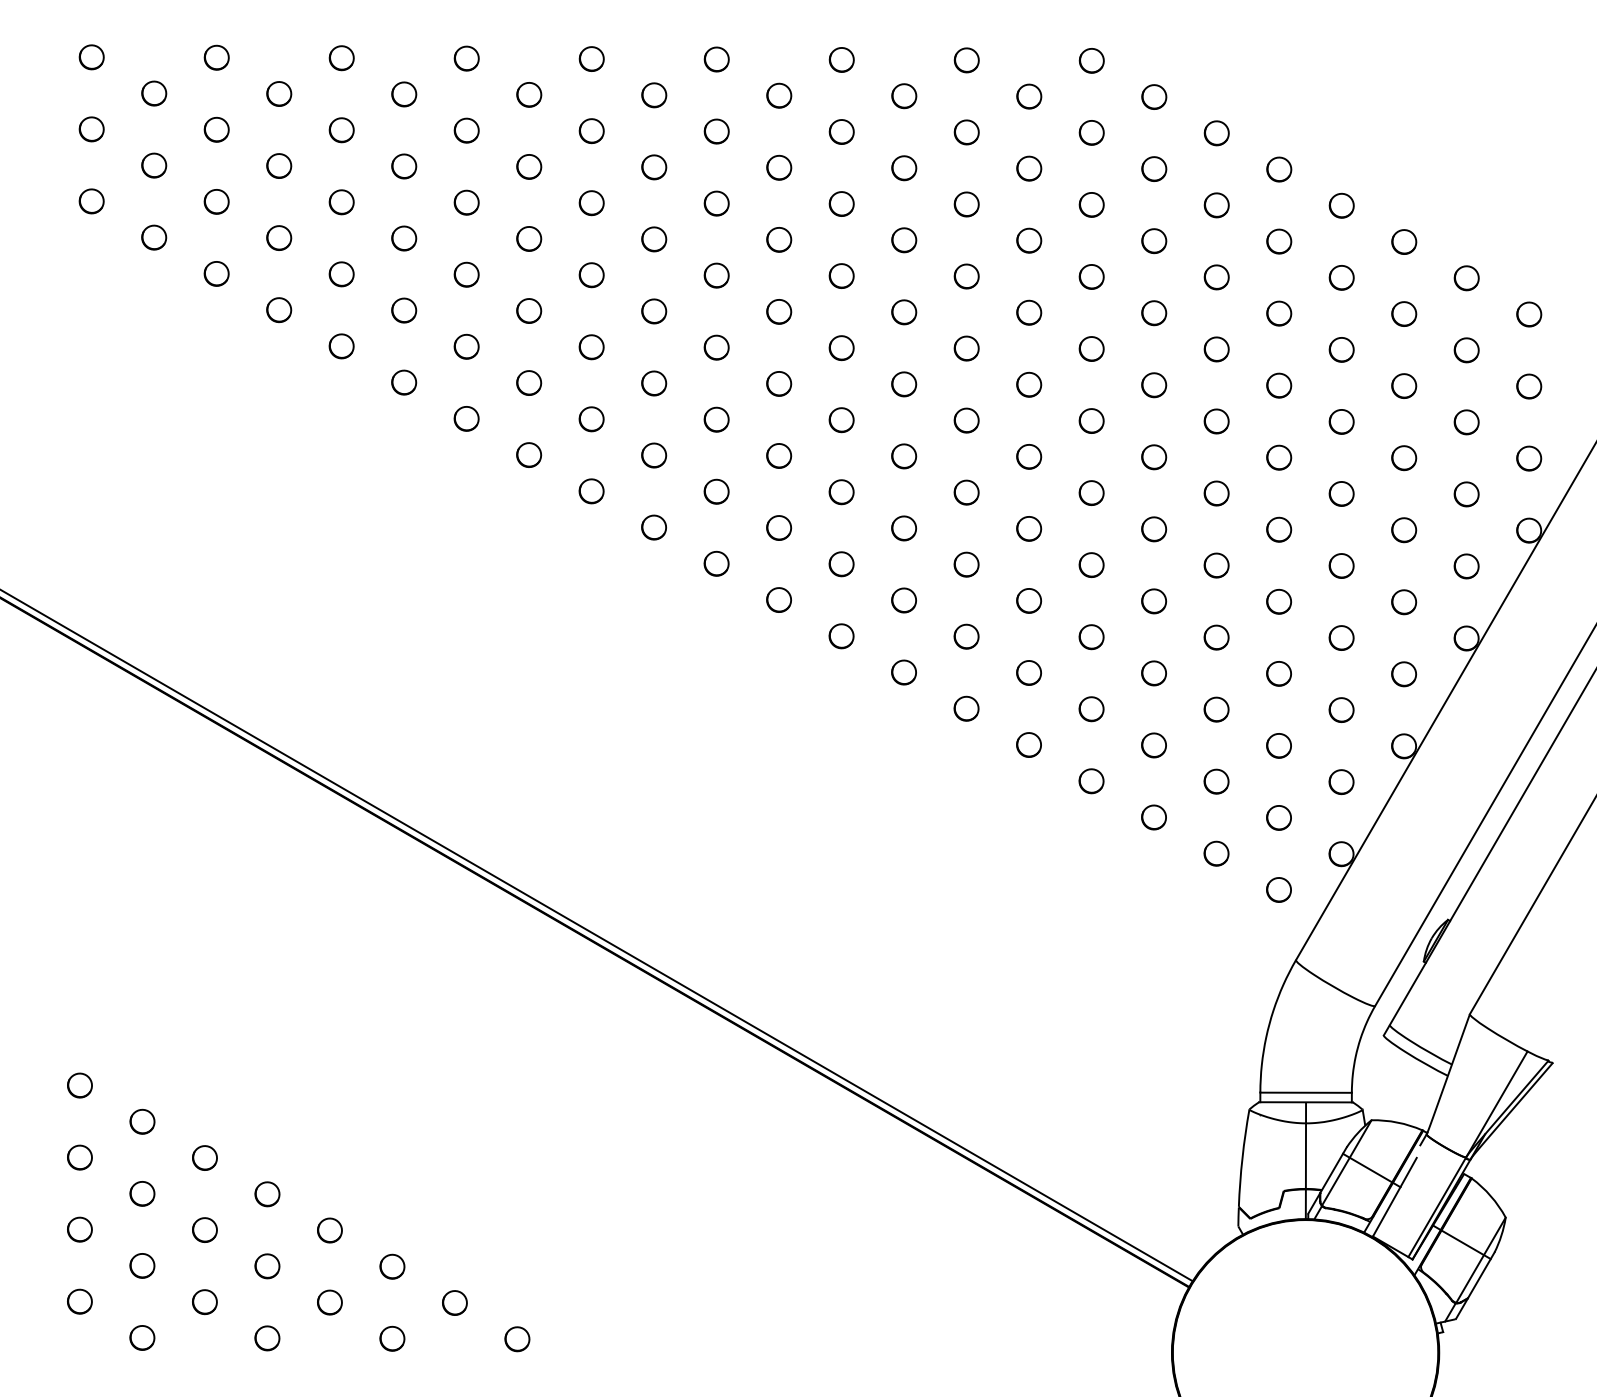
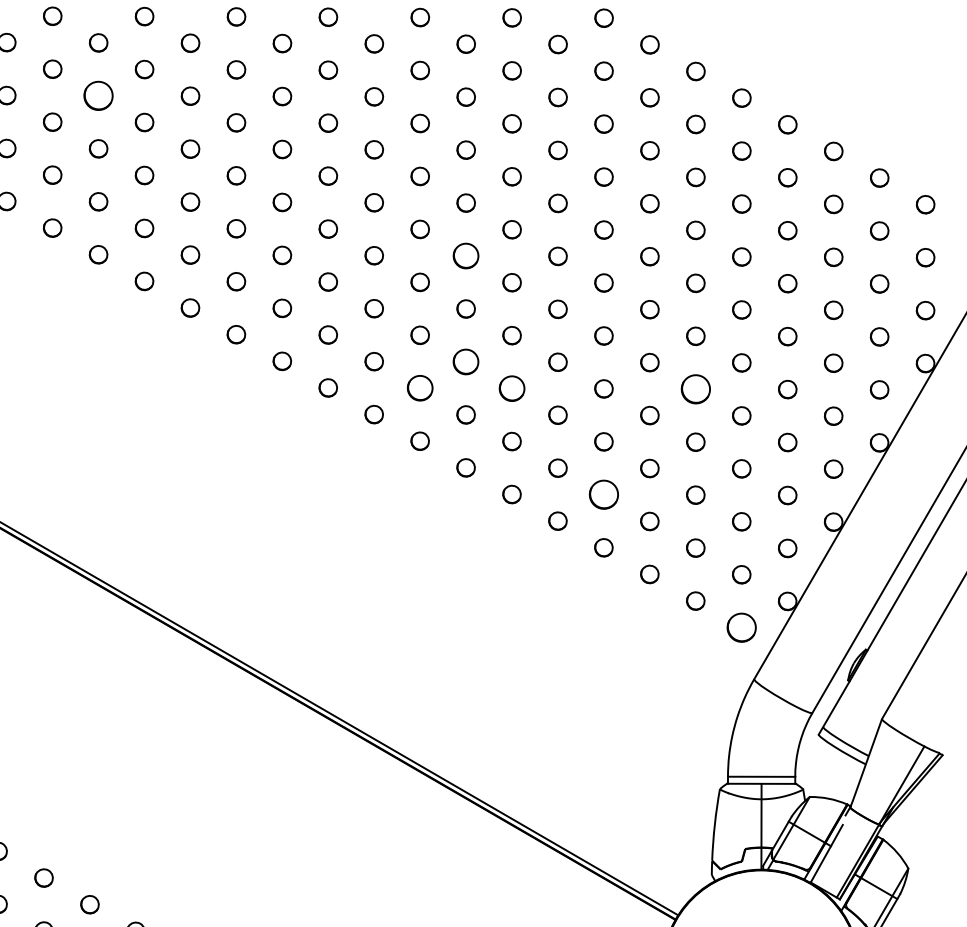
part: (404, 166) -> (98, 95), size x1.6
part: (904, 384) -> (466, 256), size x1.4
part: (904, 528) -> (466, 362), size x1.4
part: (841, 564) -> (420, 388), size x1.4
part: (966, 564) -> (511, 388), size x1.4
part: (1216, 565) -> (695, 389), size x1.6
part: (1091, 709) -> (603, 495), size x1.6
part: (1278, 889) -> (741, 627), size x1.6

